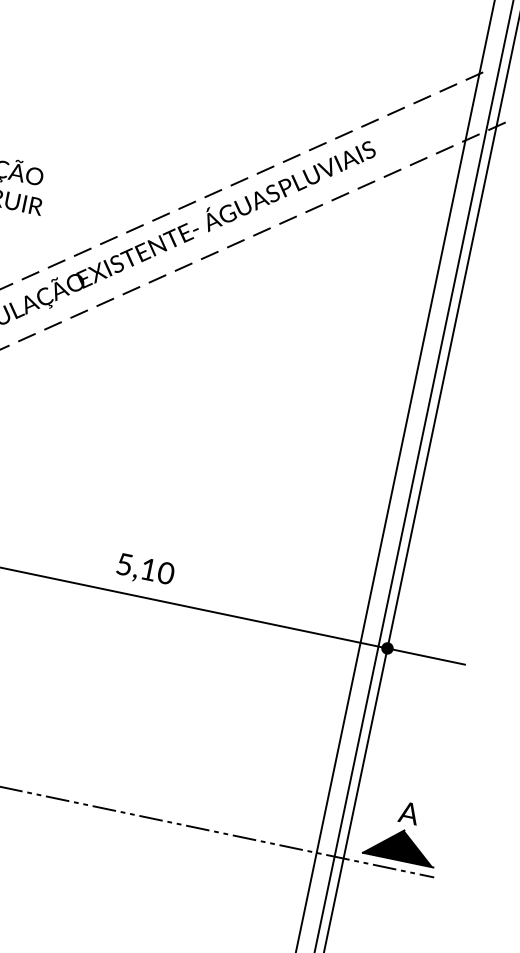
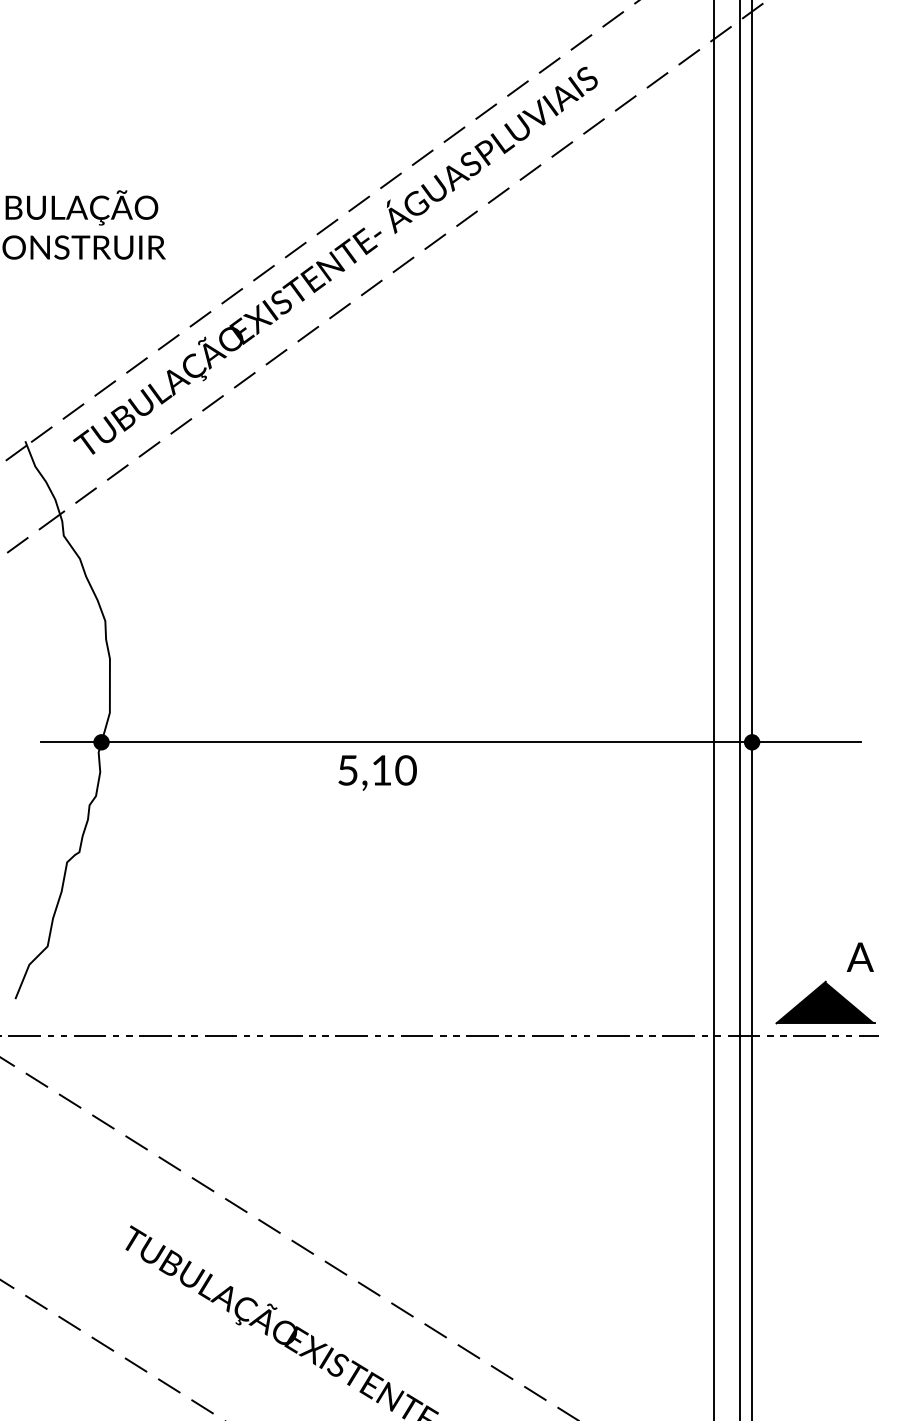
text: (145, 570) -> (377, 772), moved
text: (408, 812) -> (859, 956), moved

